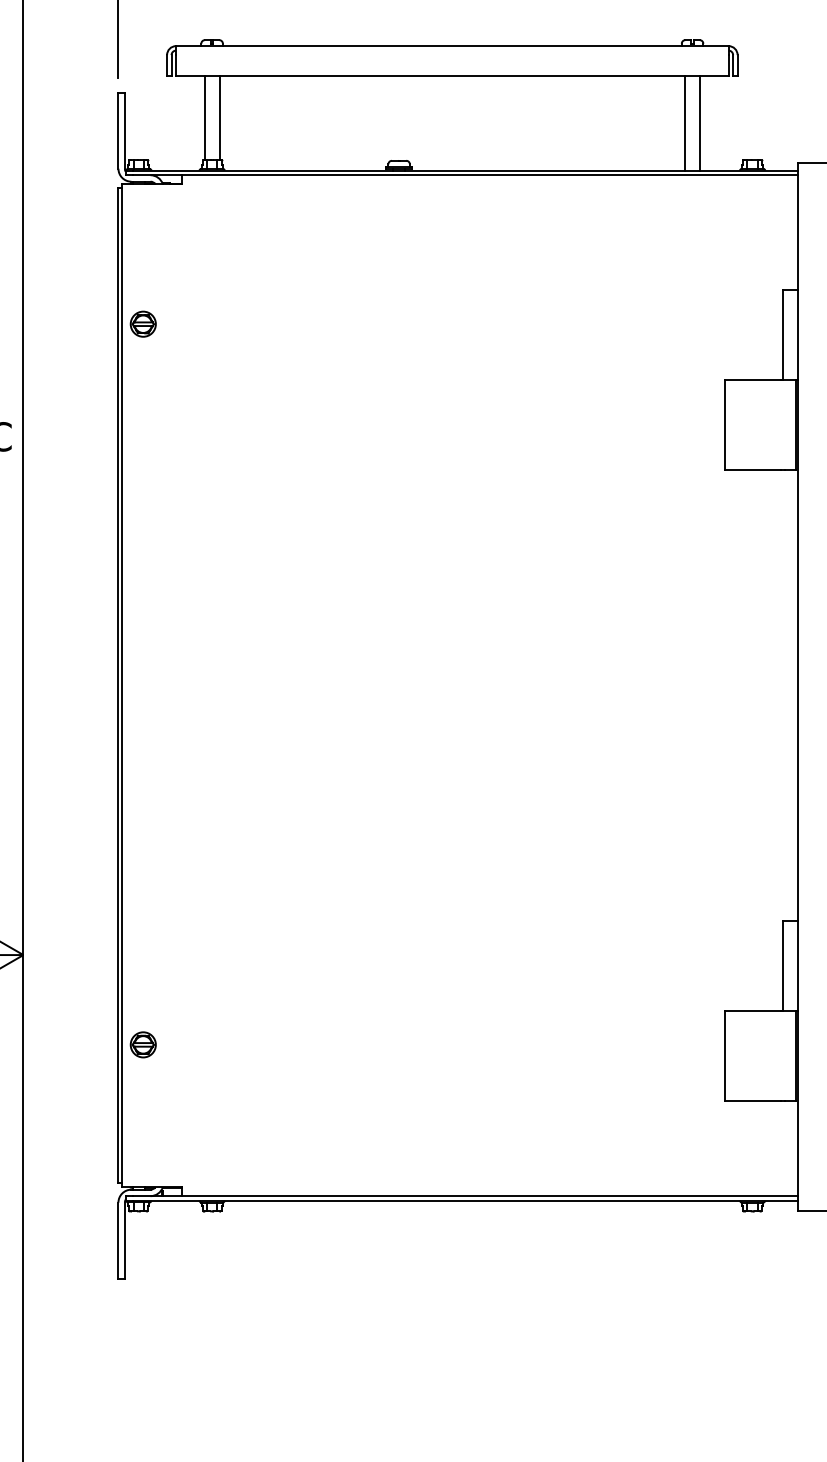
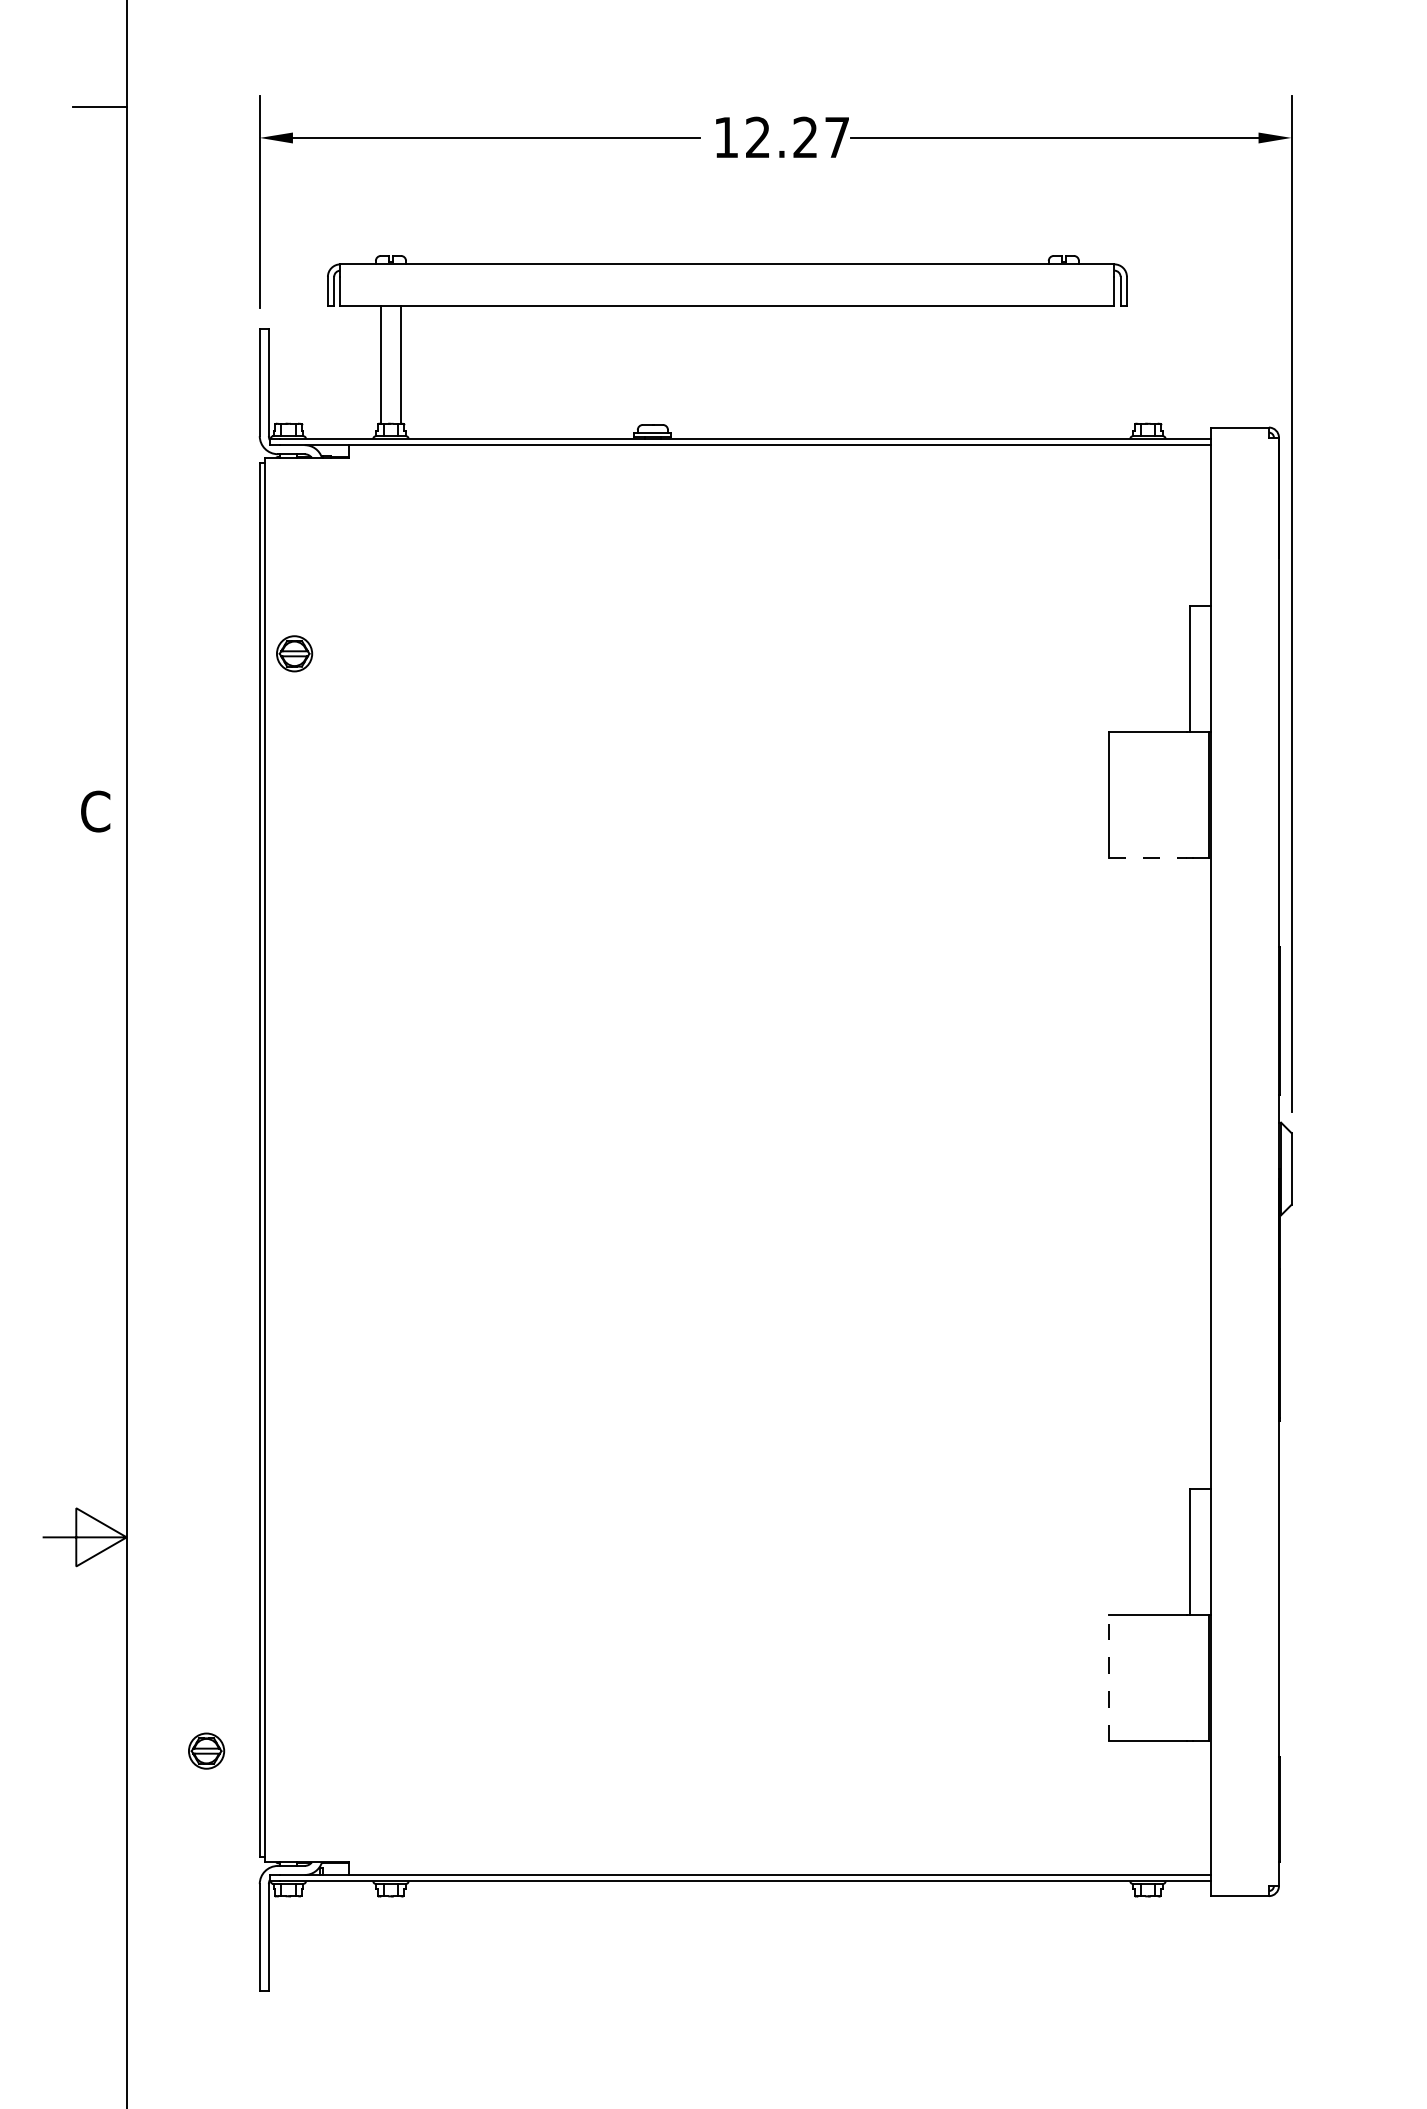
line: (685, 123) -> (1053, 372), removed
line: (700, 123) -> (1074, 372), removed
line: (753, 470) -> (1148, 858), solid -> dashed
part: (143, 1044) -> (206, 1750), moved
line: (725, 1055) -> (1109, 1677), solid -> dashed

